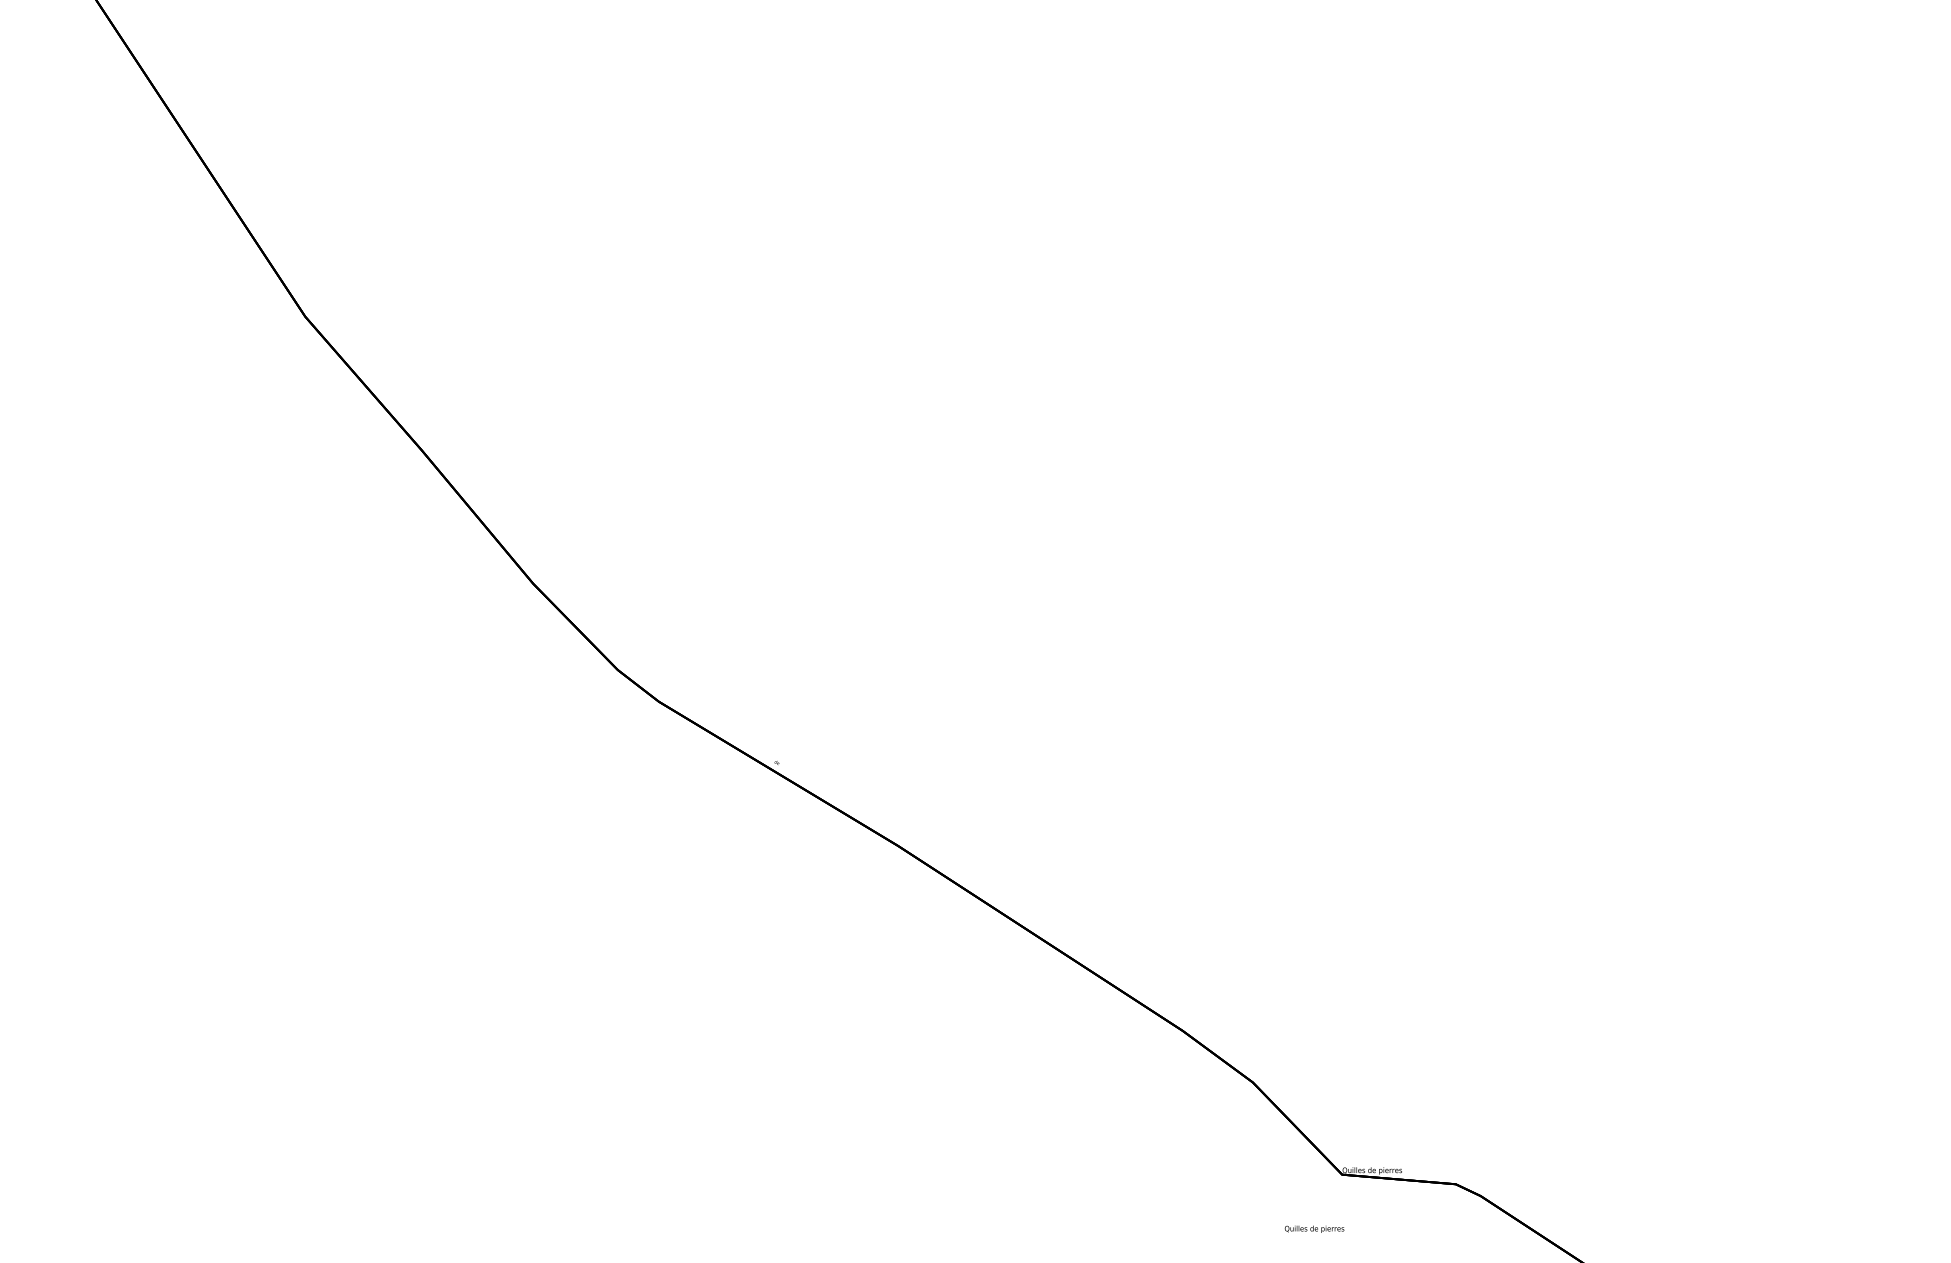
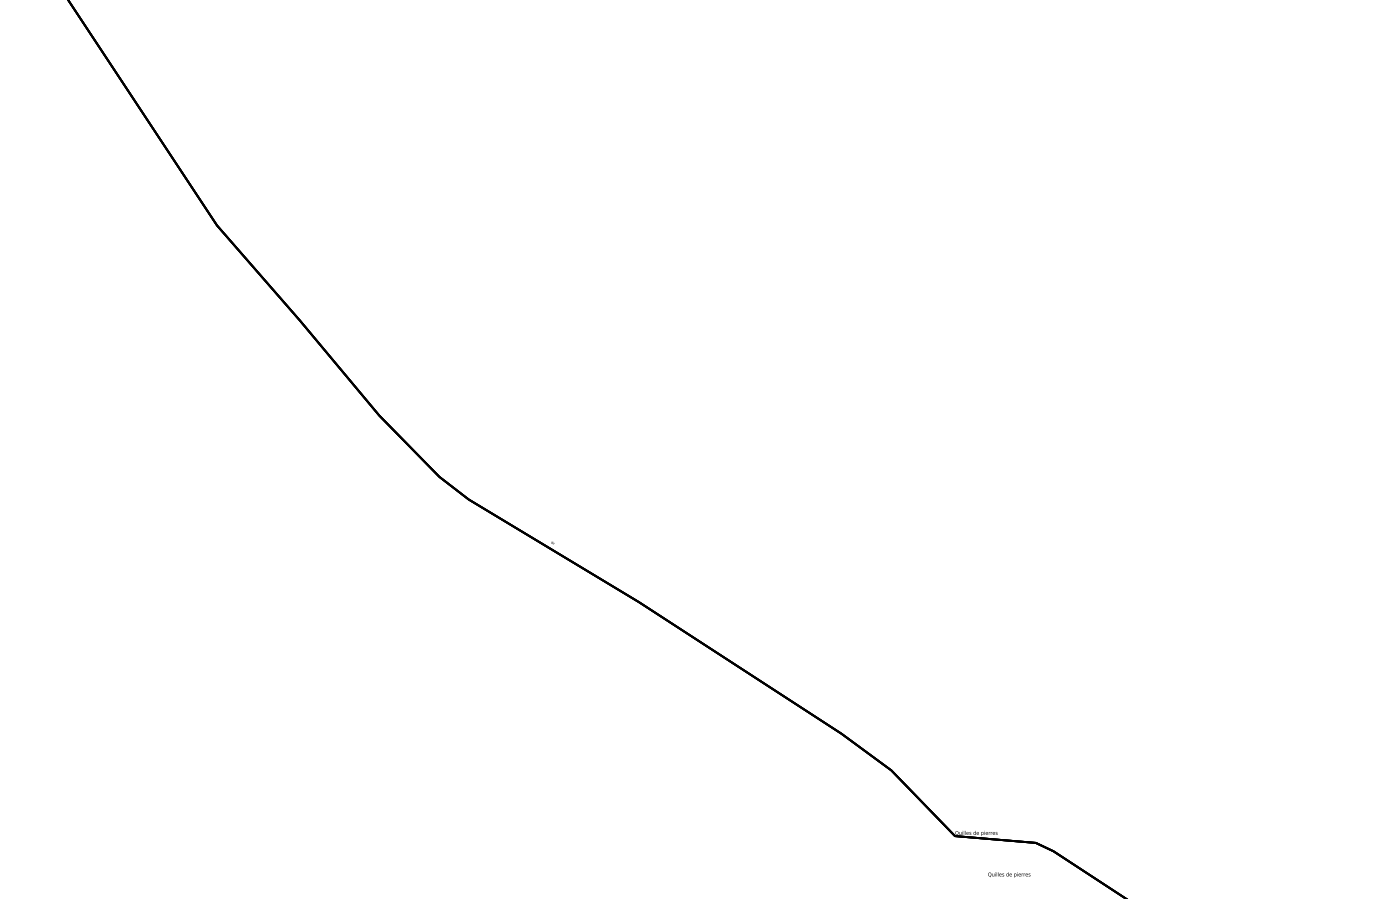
text: (1314, 1228) -> (1009, 874), moved

